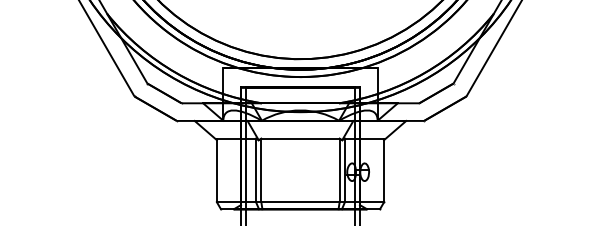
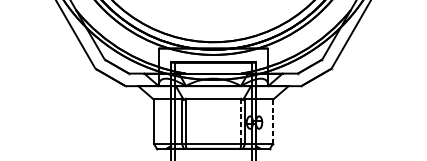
line: (339, 170) -> (241, 121), solid -> dashed
line: (384, 170) -> (273, 121), solid -> dashed

